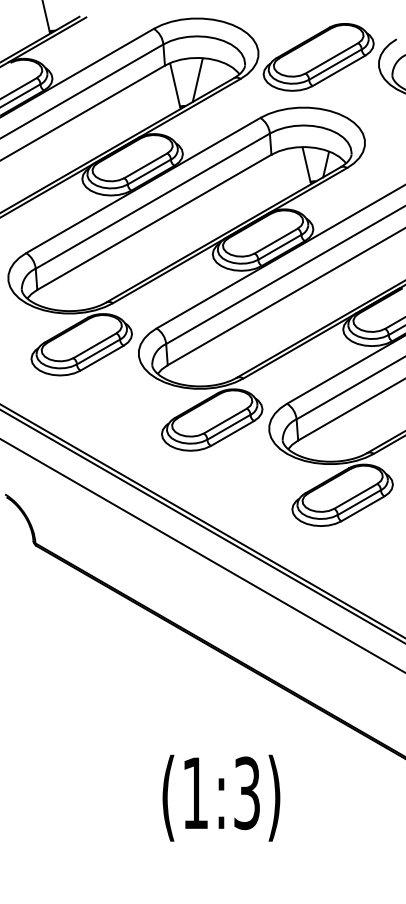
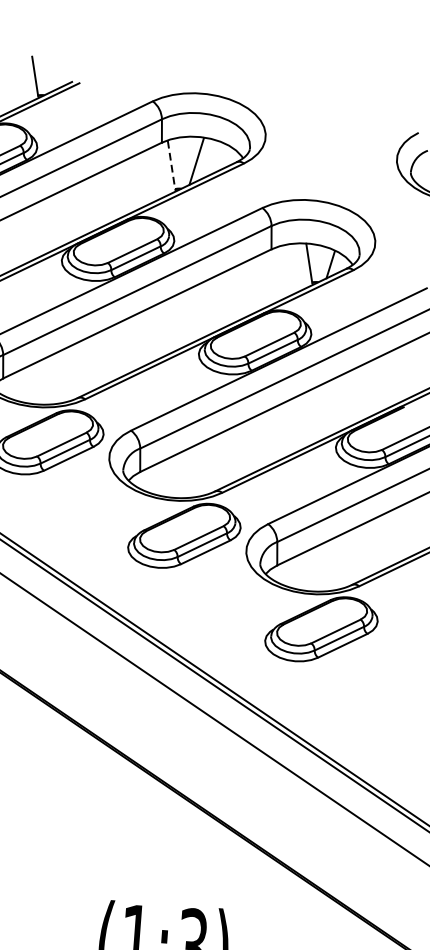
part: (318, 57) -> (331, 146), removed
line: (175, 85) -> (171, 165), solid -> dashed

